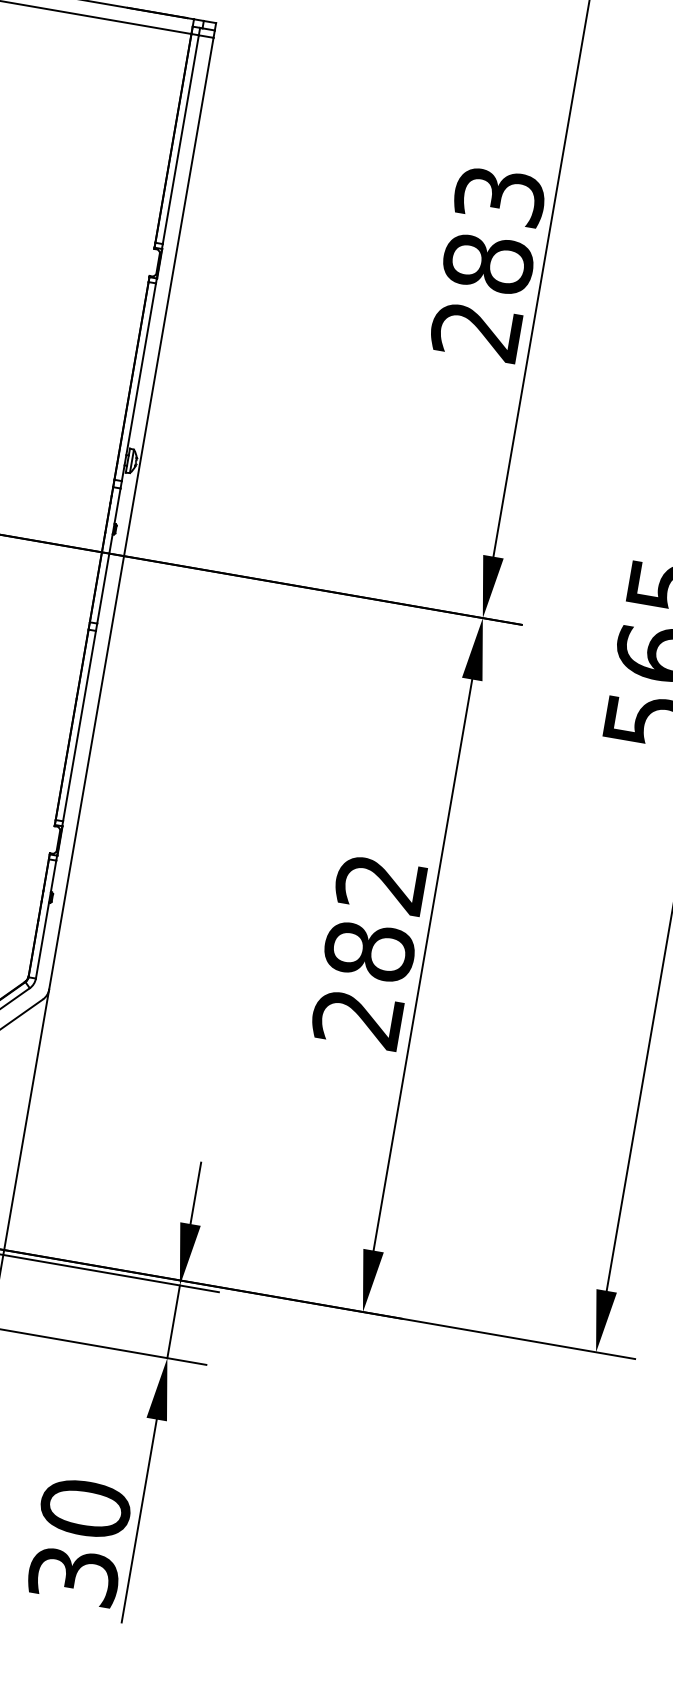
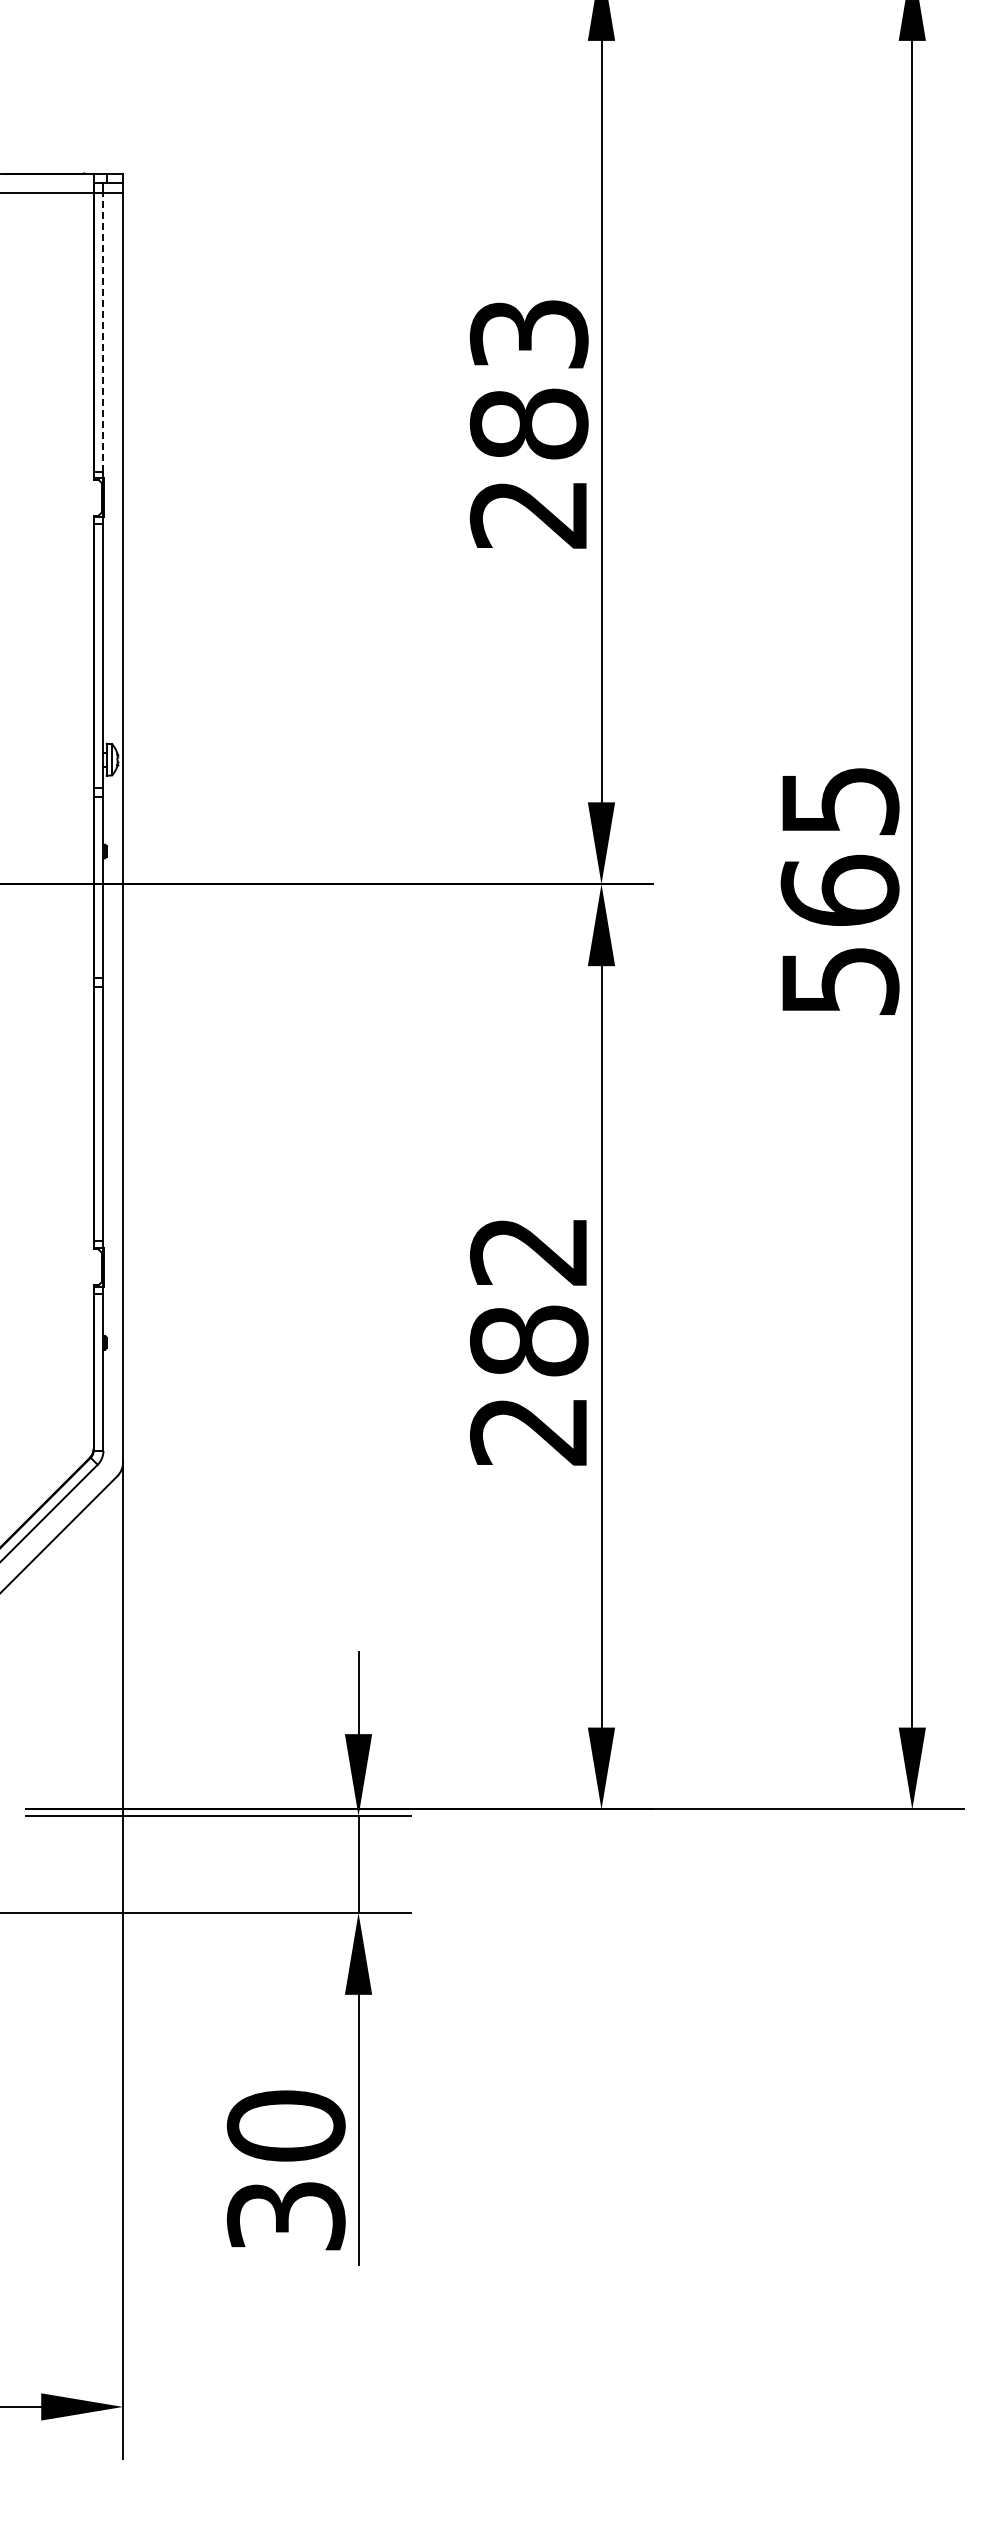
line: (180, 139) -> (103, 331), solid -> dashed

